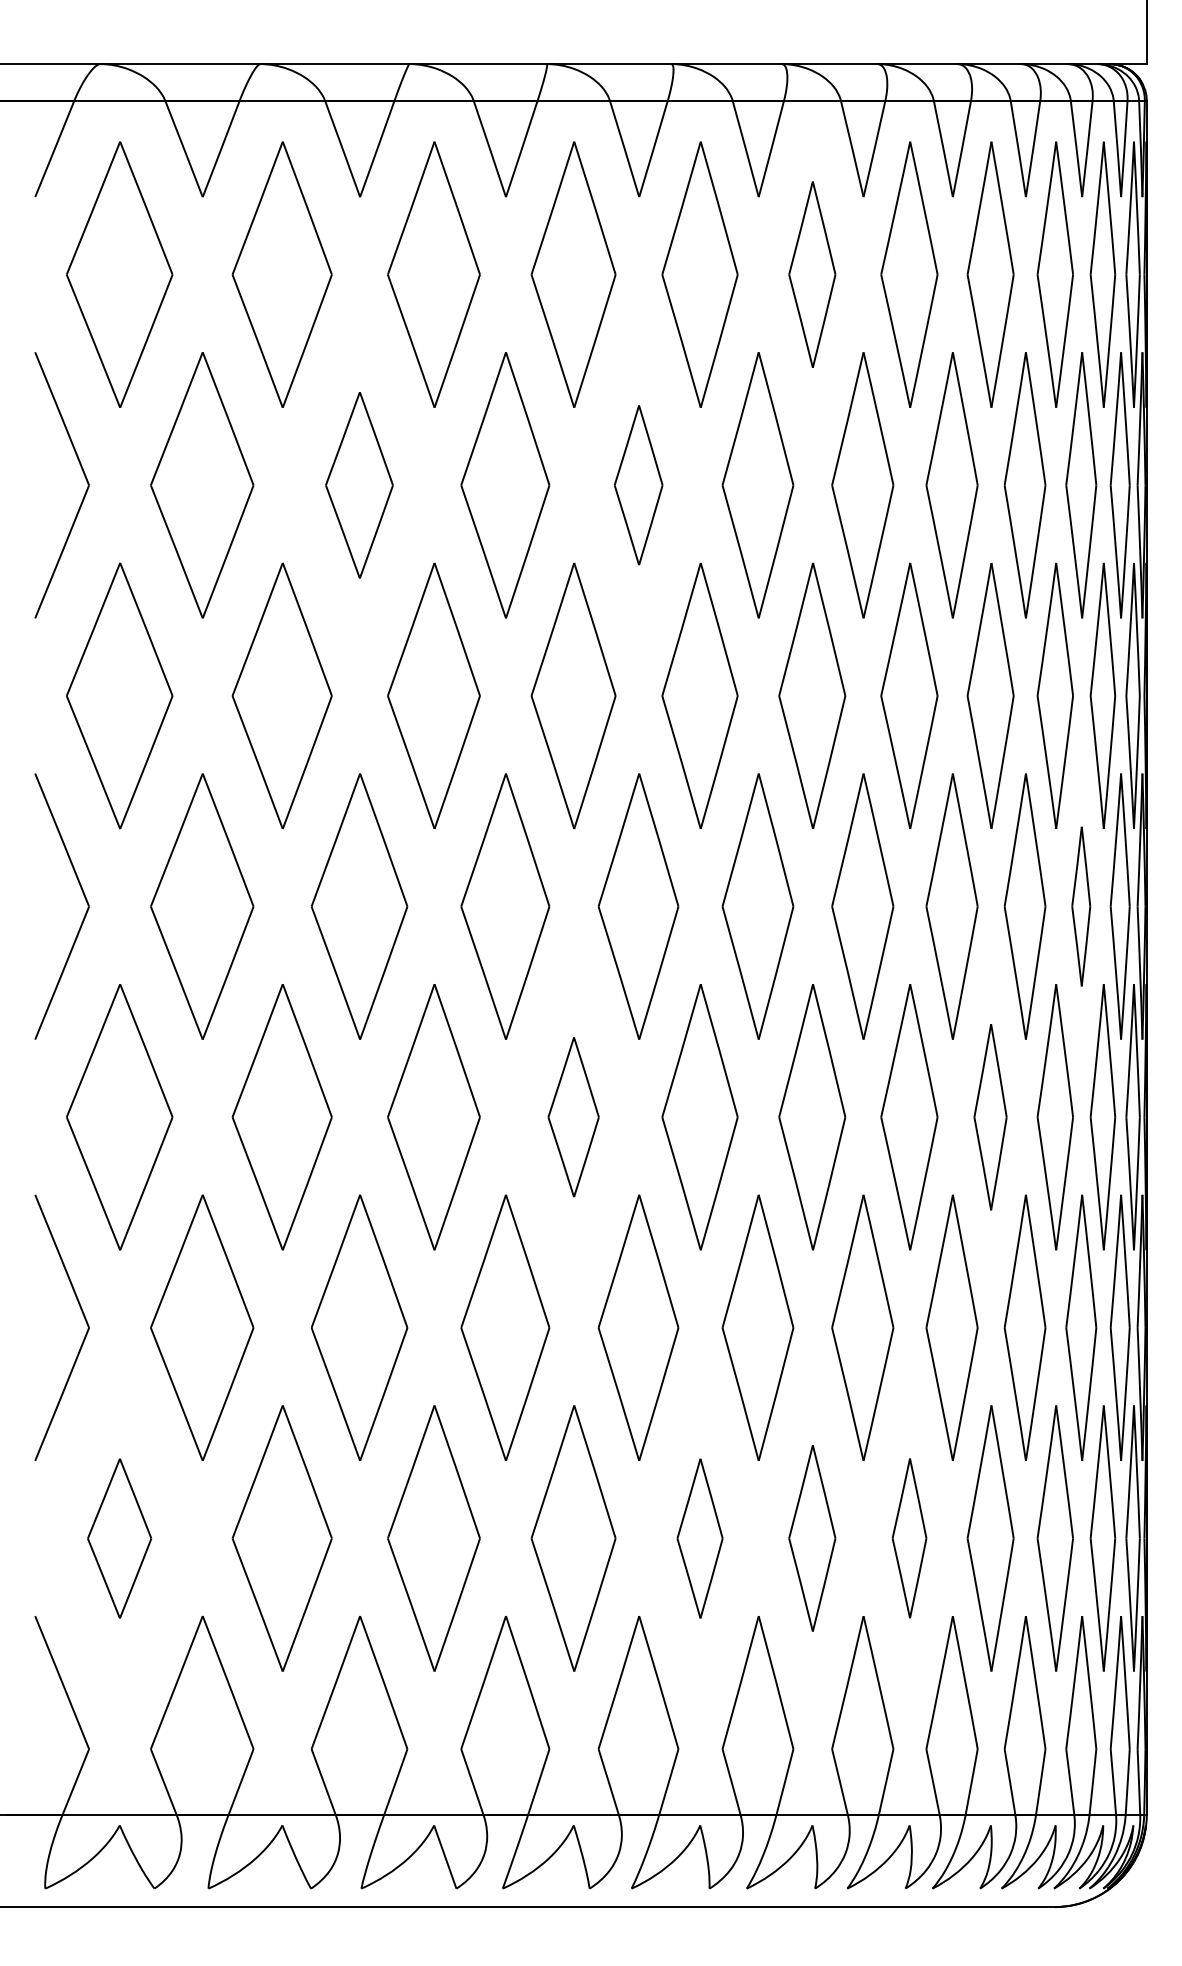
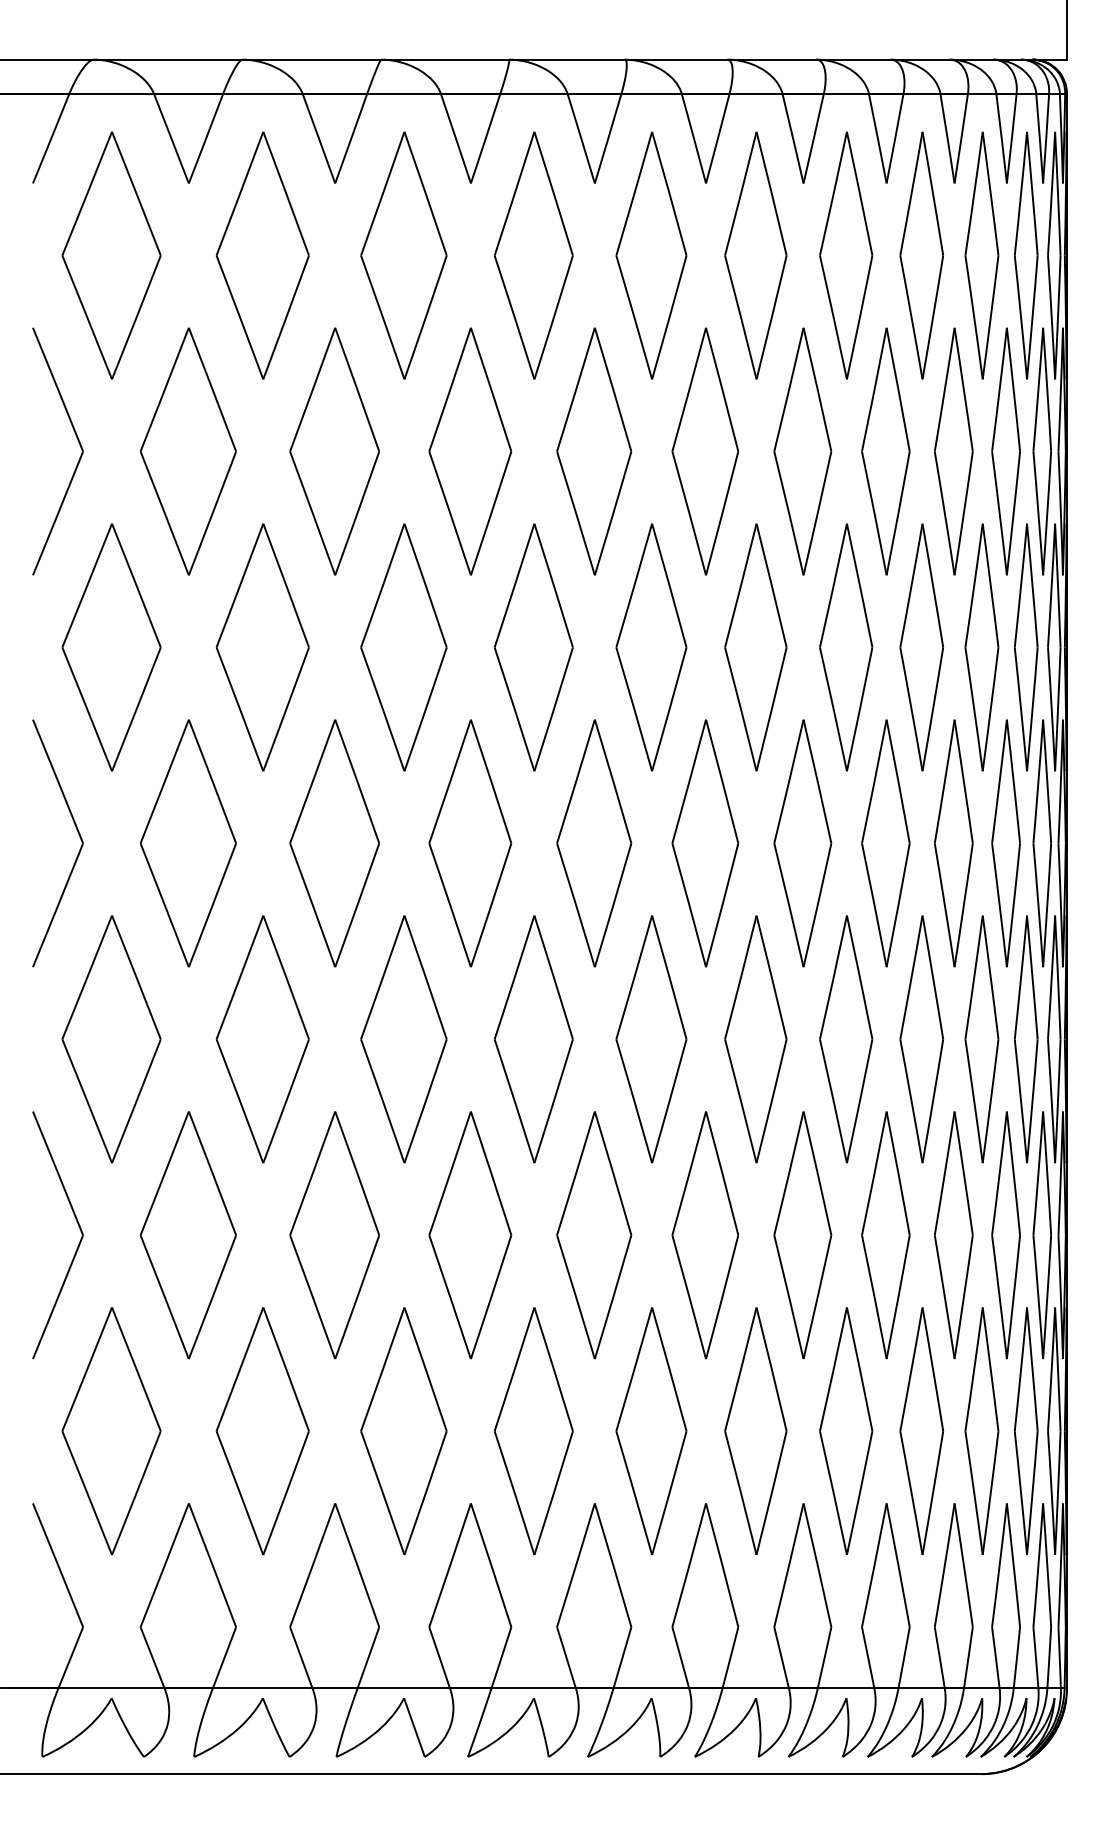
part: (811, 274) -> (755, 255), size x1.43
part: (359, 485) -> (334, 451), size x1.43
part: (638, 485) -> (594, 451), size x1.67
part: (1080, 906) -> (1005, 843), size x1.67
part: (573, 1117) -> (533, 1039), size x1.67
part: (990, 1117) -> (921, 1039), size x1.43
part: (811, 1537) -> (755, 1430), size x1.43
part: (909, 1537) -> (846, 1430), size x1.67
part: (119, 1538) -> (111, 1431), size x1.67
part: (700, 1538) -> (651, 1431), size x1.67

